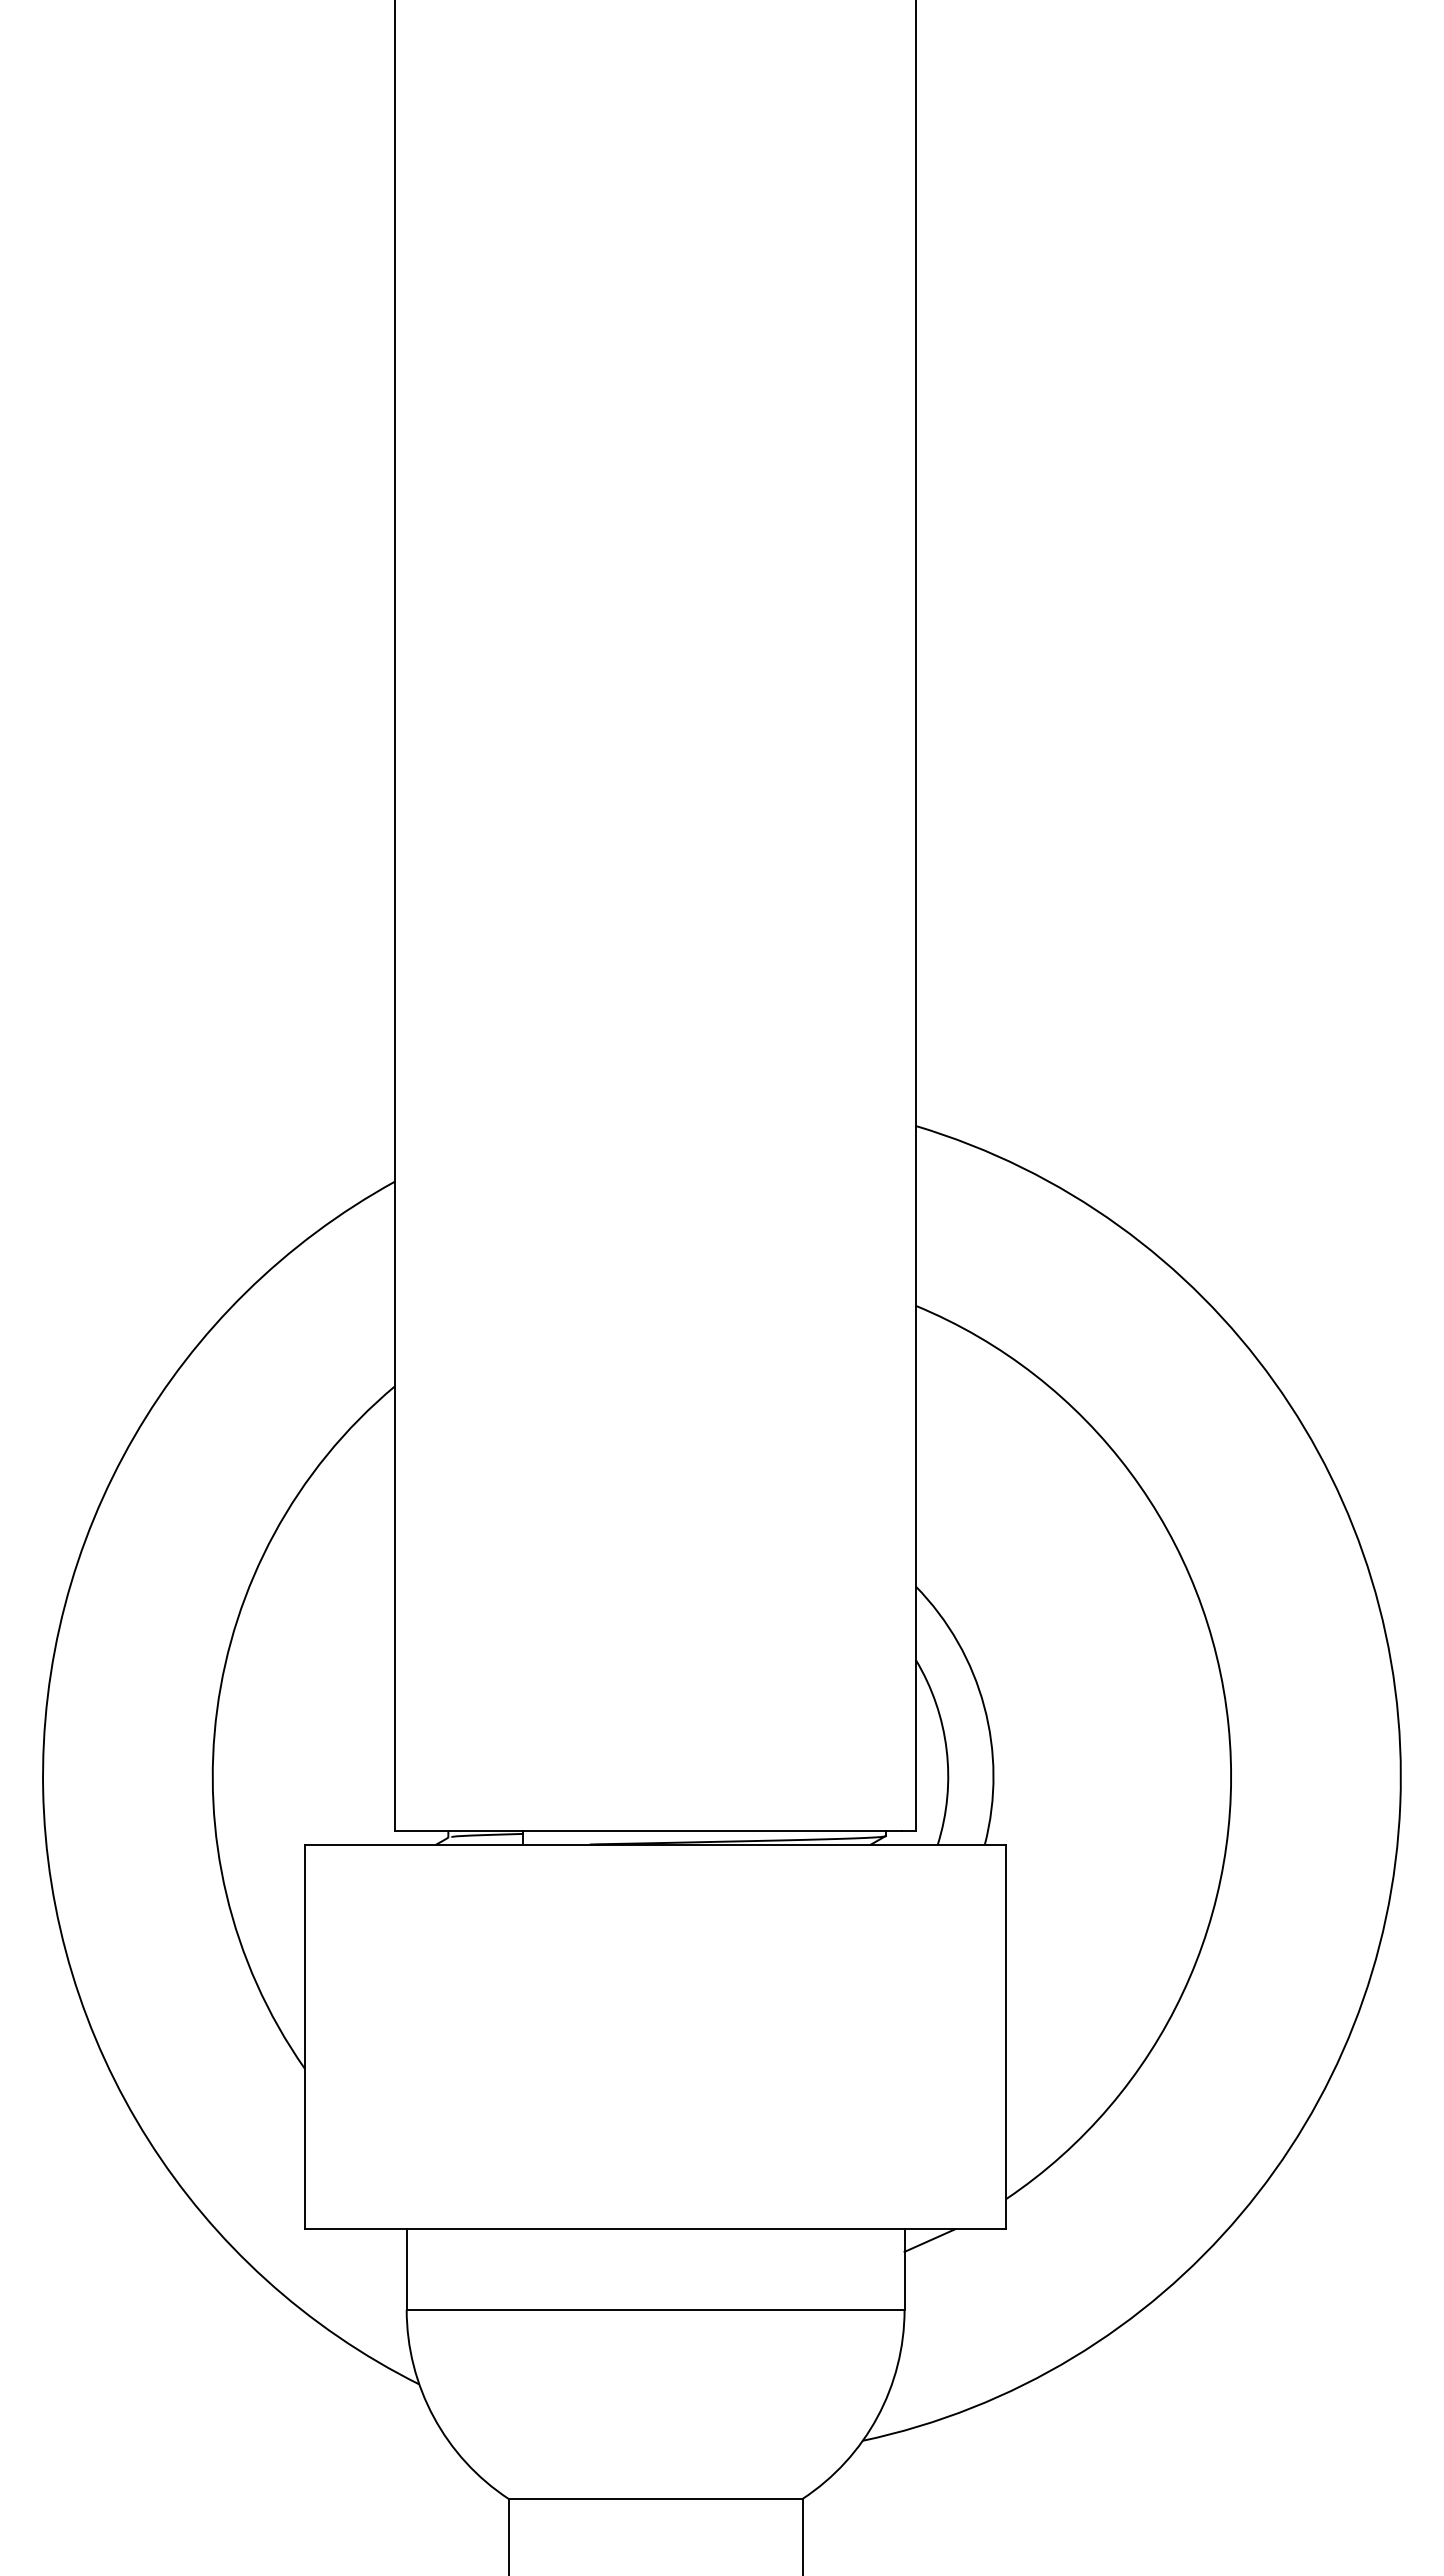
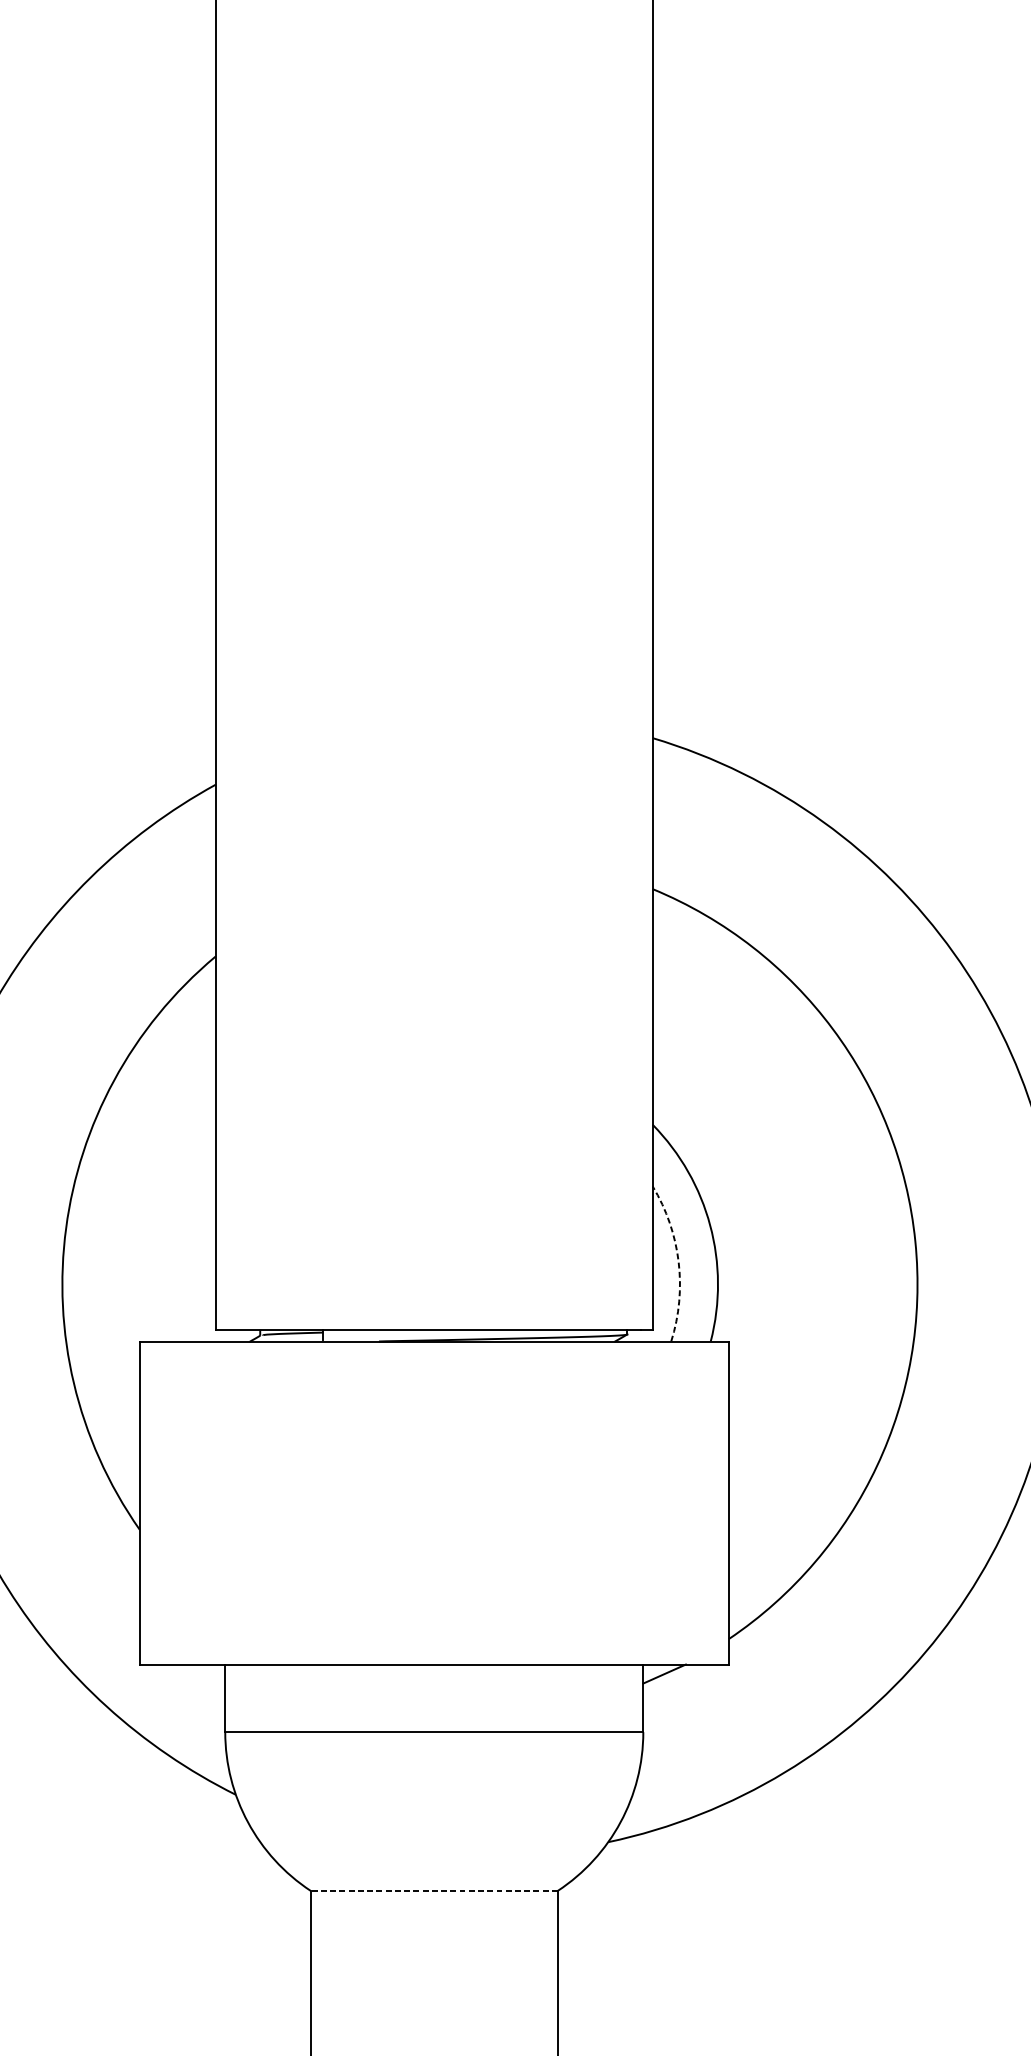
arc: (946, 1749) -> (678, 1261), solid -> dashed
line: (655, 2498) -> (434, 1890), solid -> dashed

